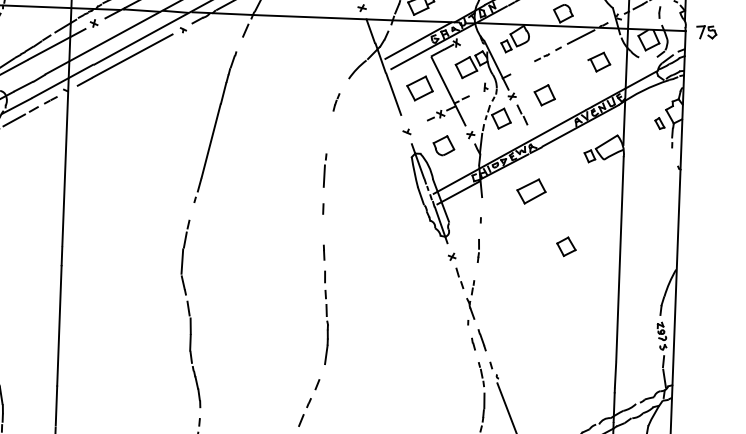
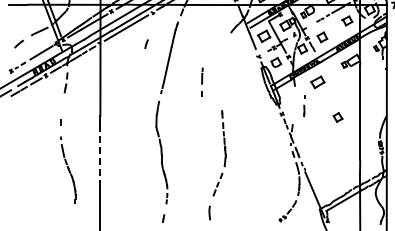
part: (336, 100) -> (146, 43), moved
line: (324, 182) -> (202, 81), moved
line: (479, 239) -> (304, 105), moved
part: (565, 246) -> (337, 117), moved
line: (59, 324) -> (100, 152), solid -> dashed

